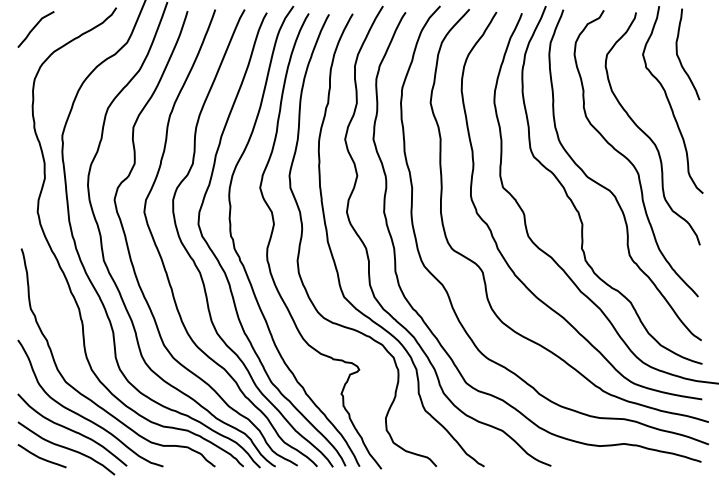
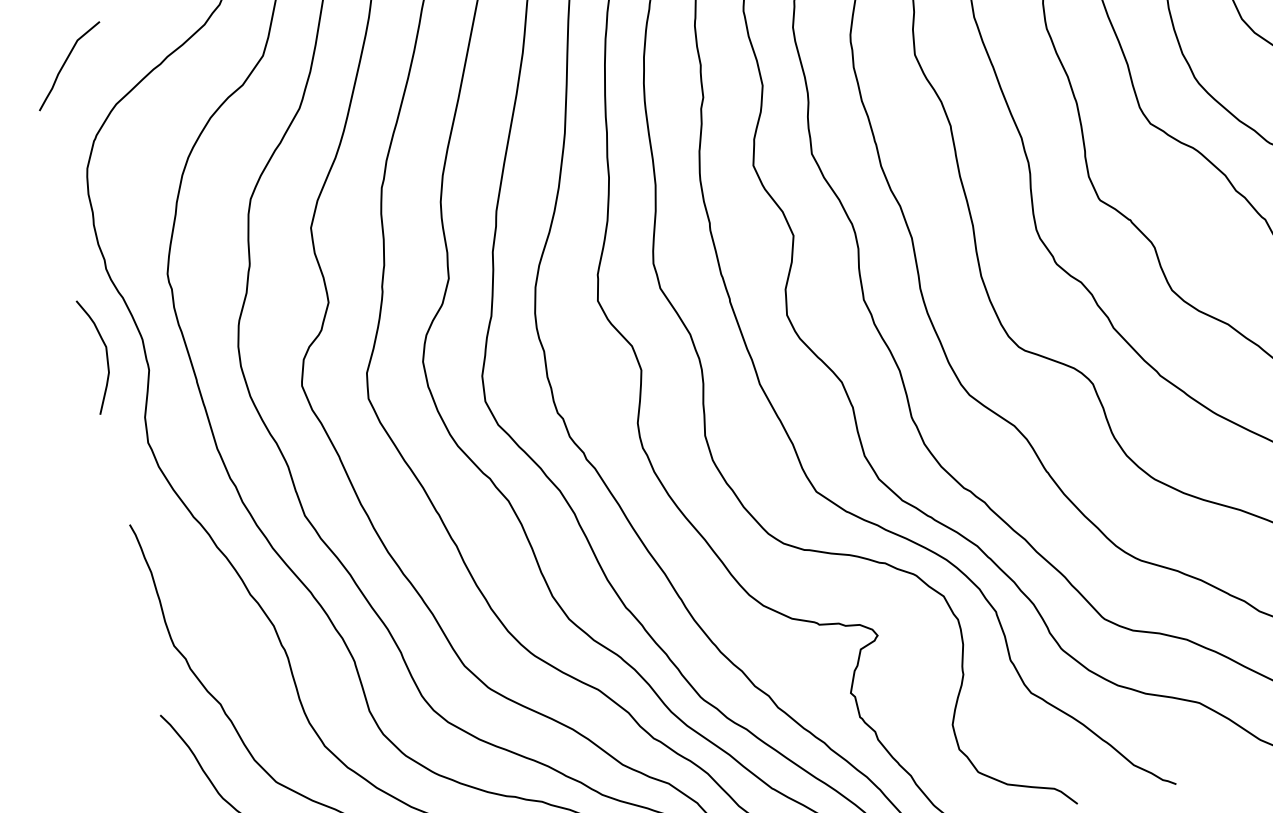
curve: (25, 166) -> (104, 353), added

